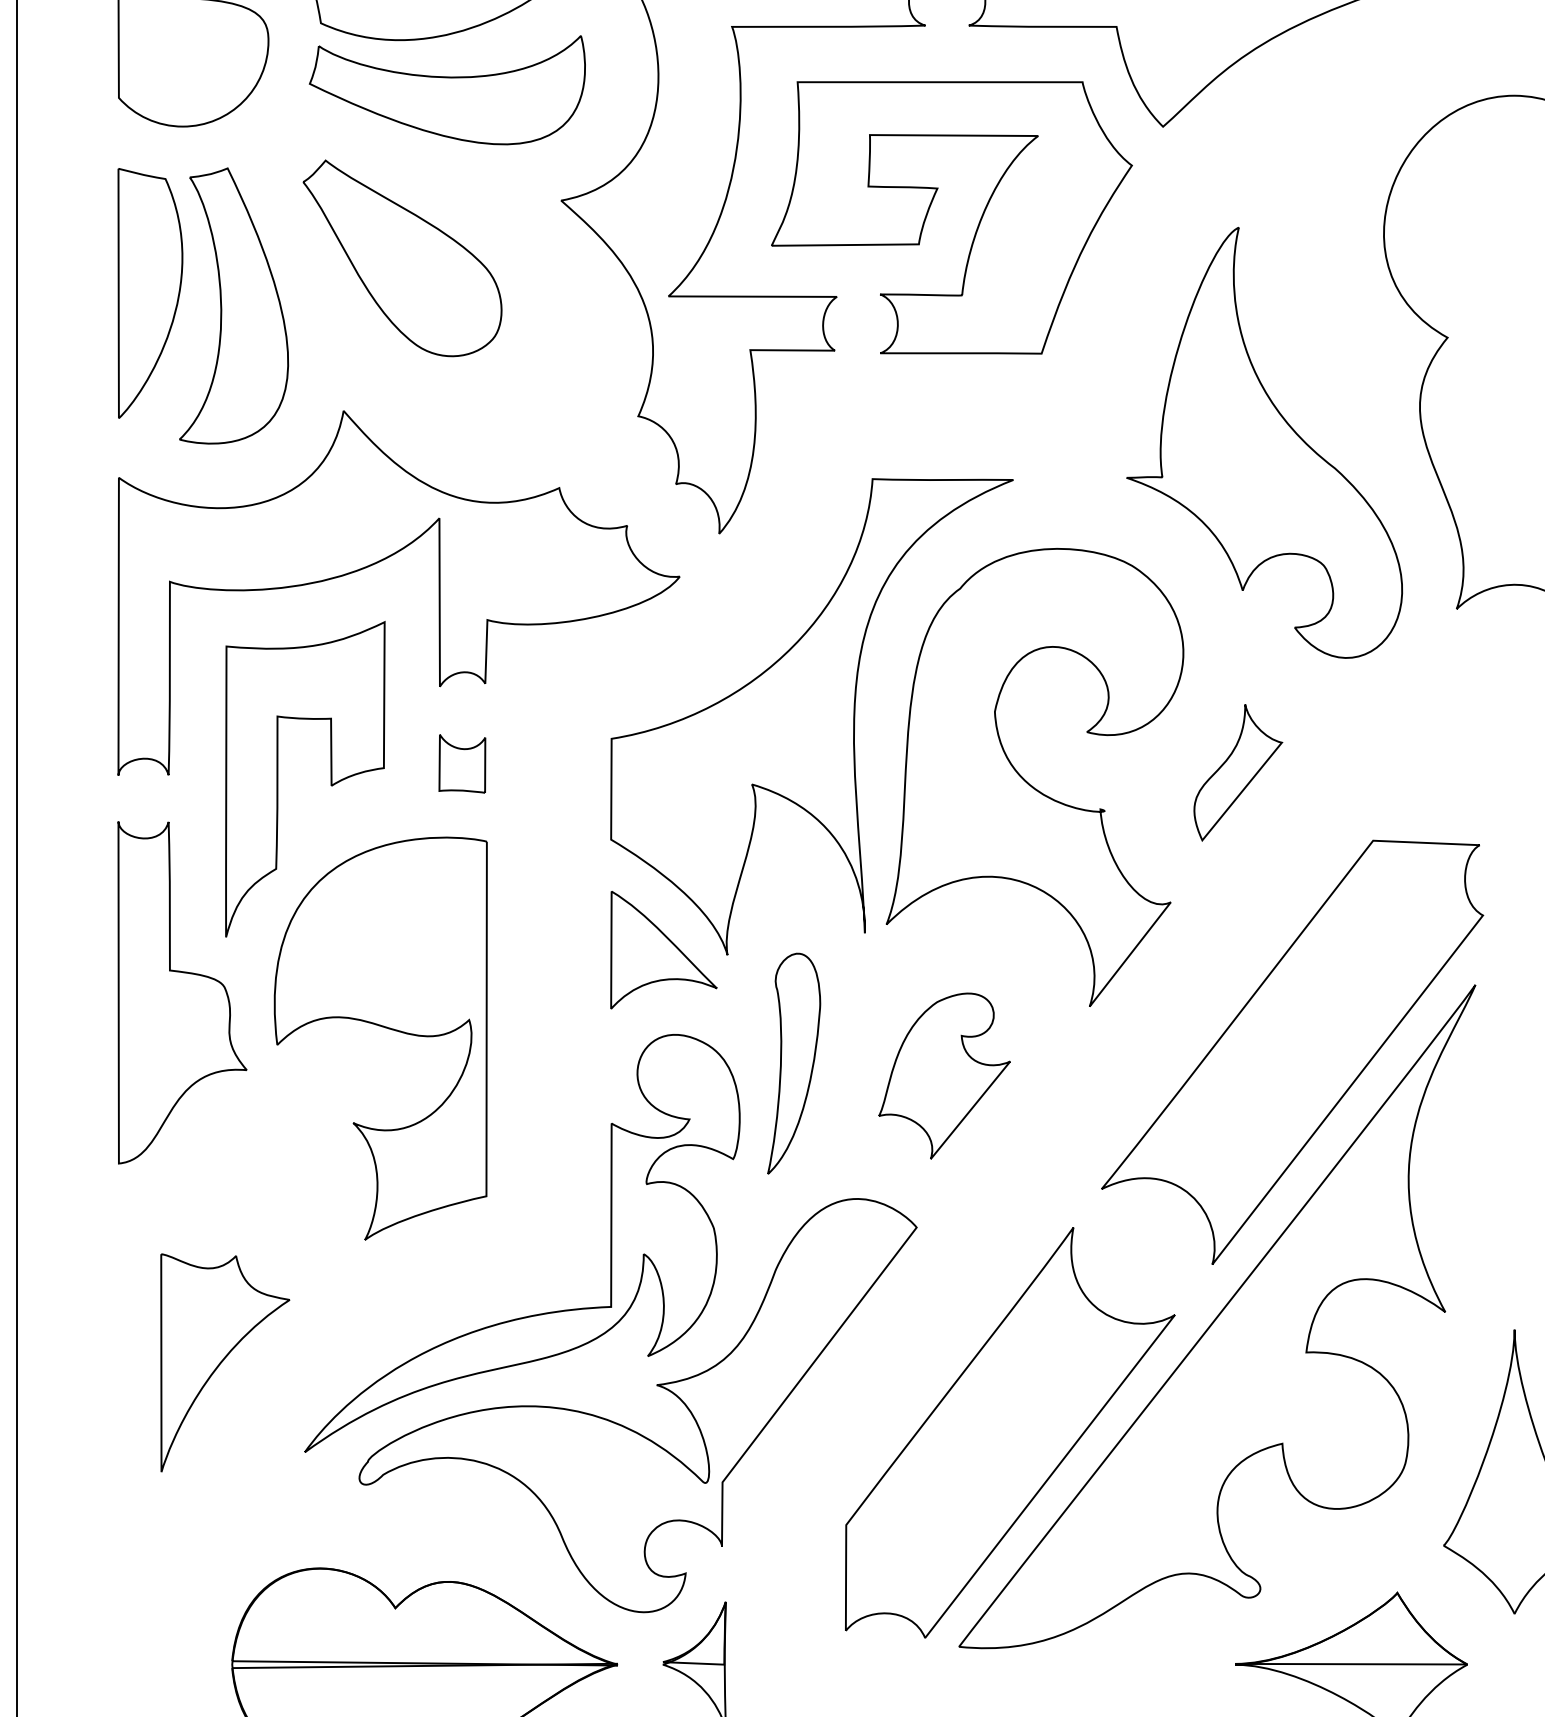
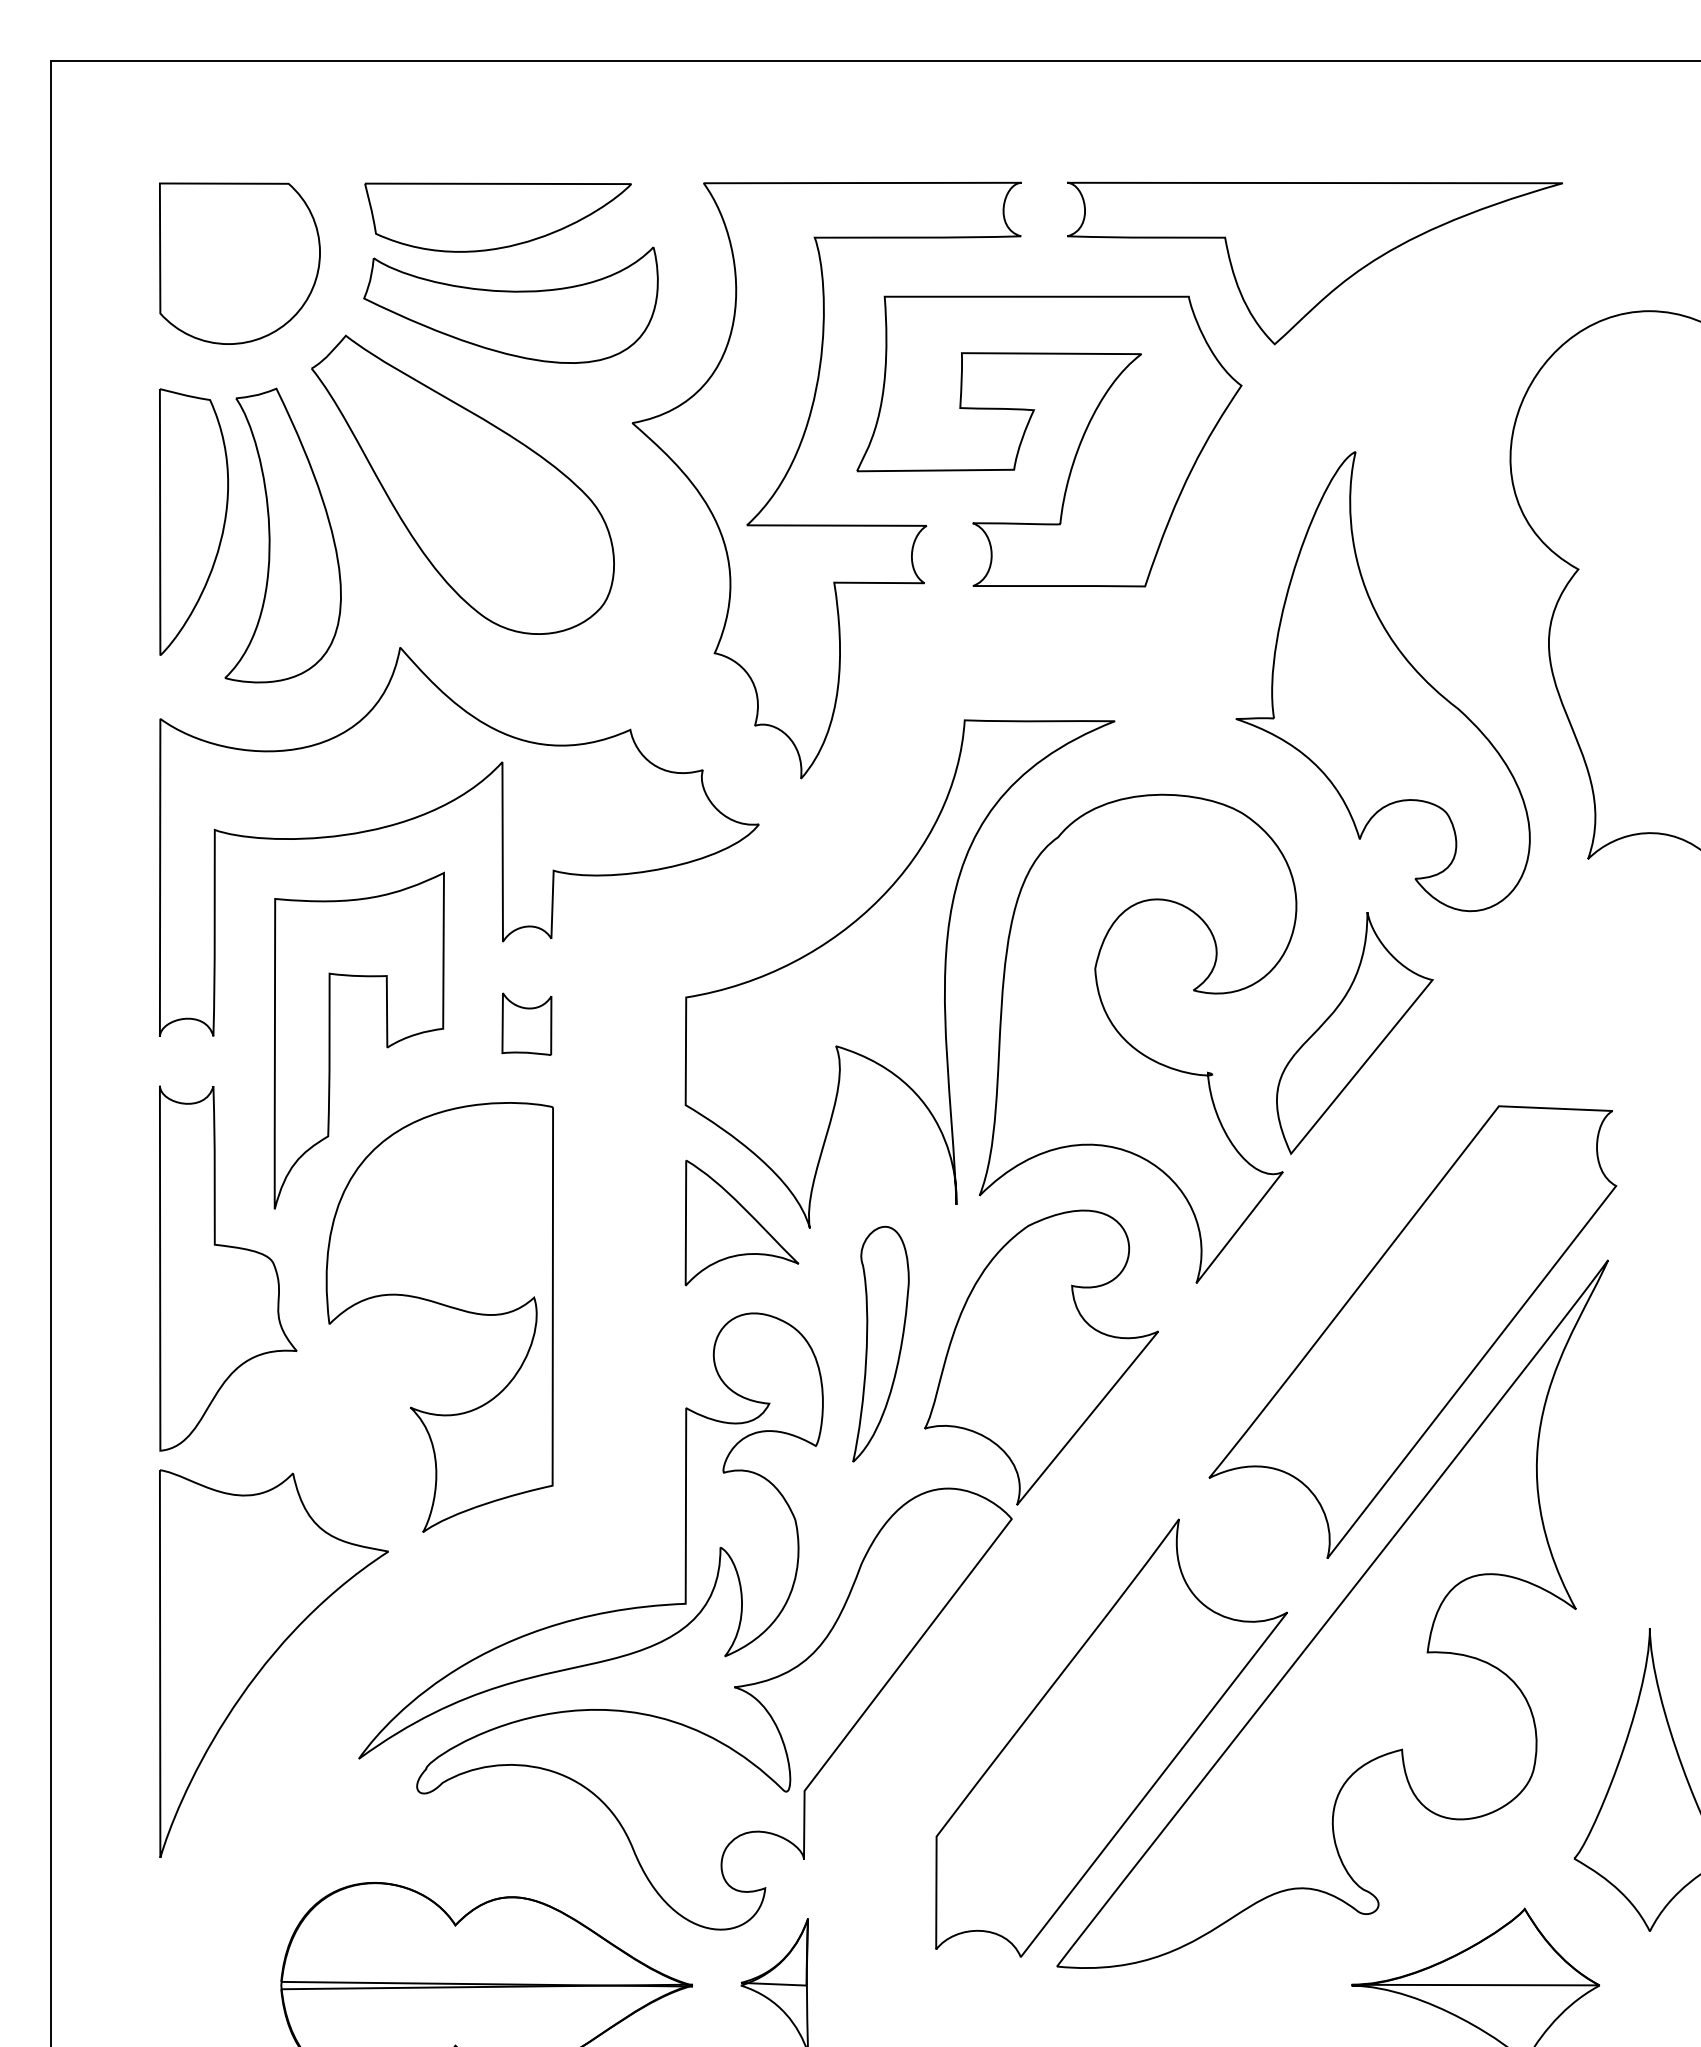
part: (402, 258) -> (462, 484), size x1.43
part: (1237, 772) -> (1354, 1033), size x1.67
part: (944, 1076) -> (1041, 1357), size x1.67
part: (224, 1362) -> (273, 1663), size x1.67

